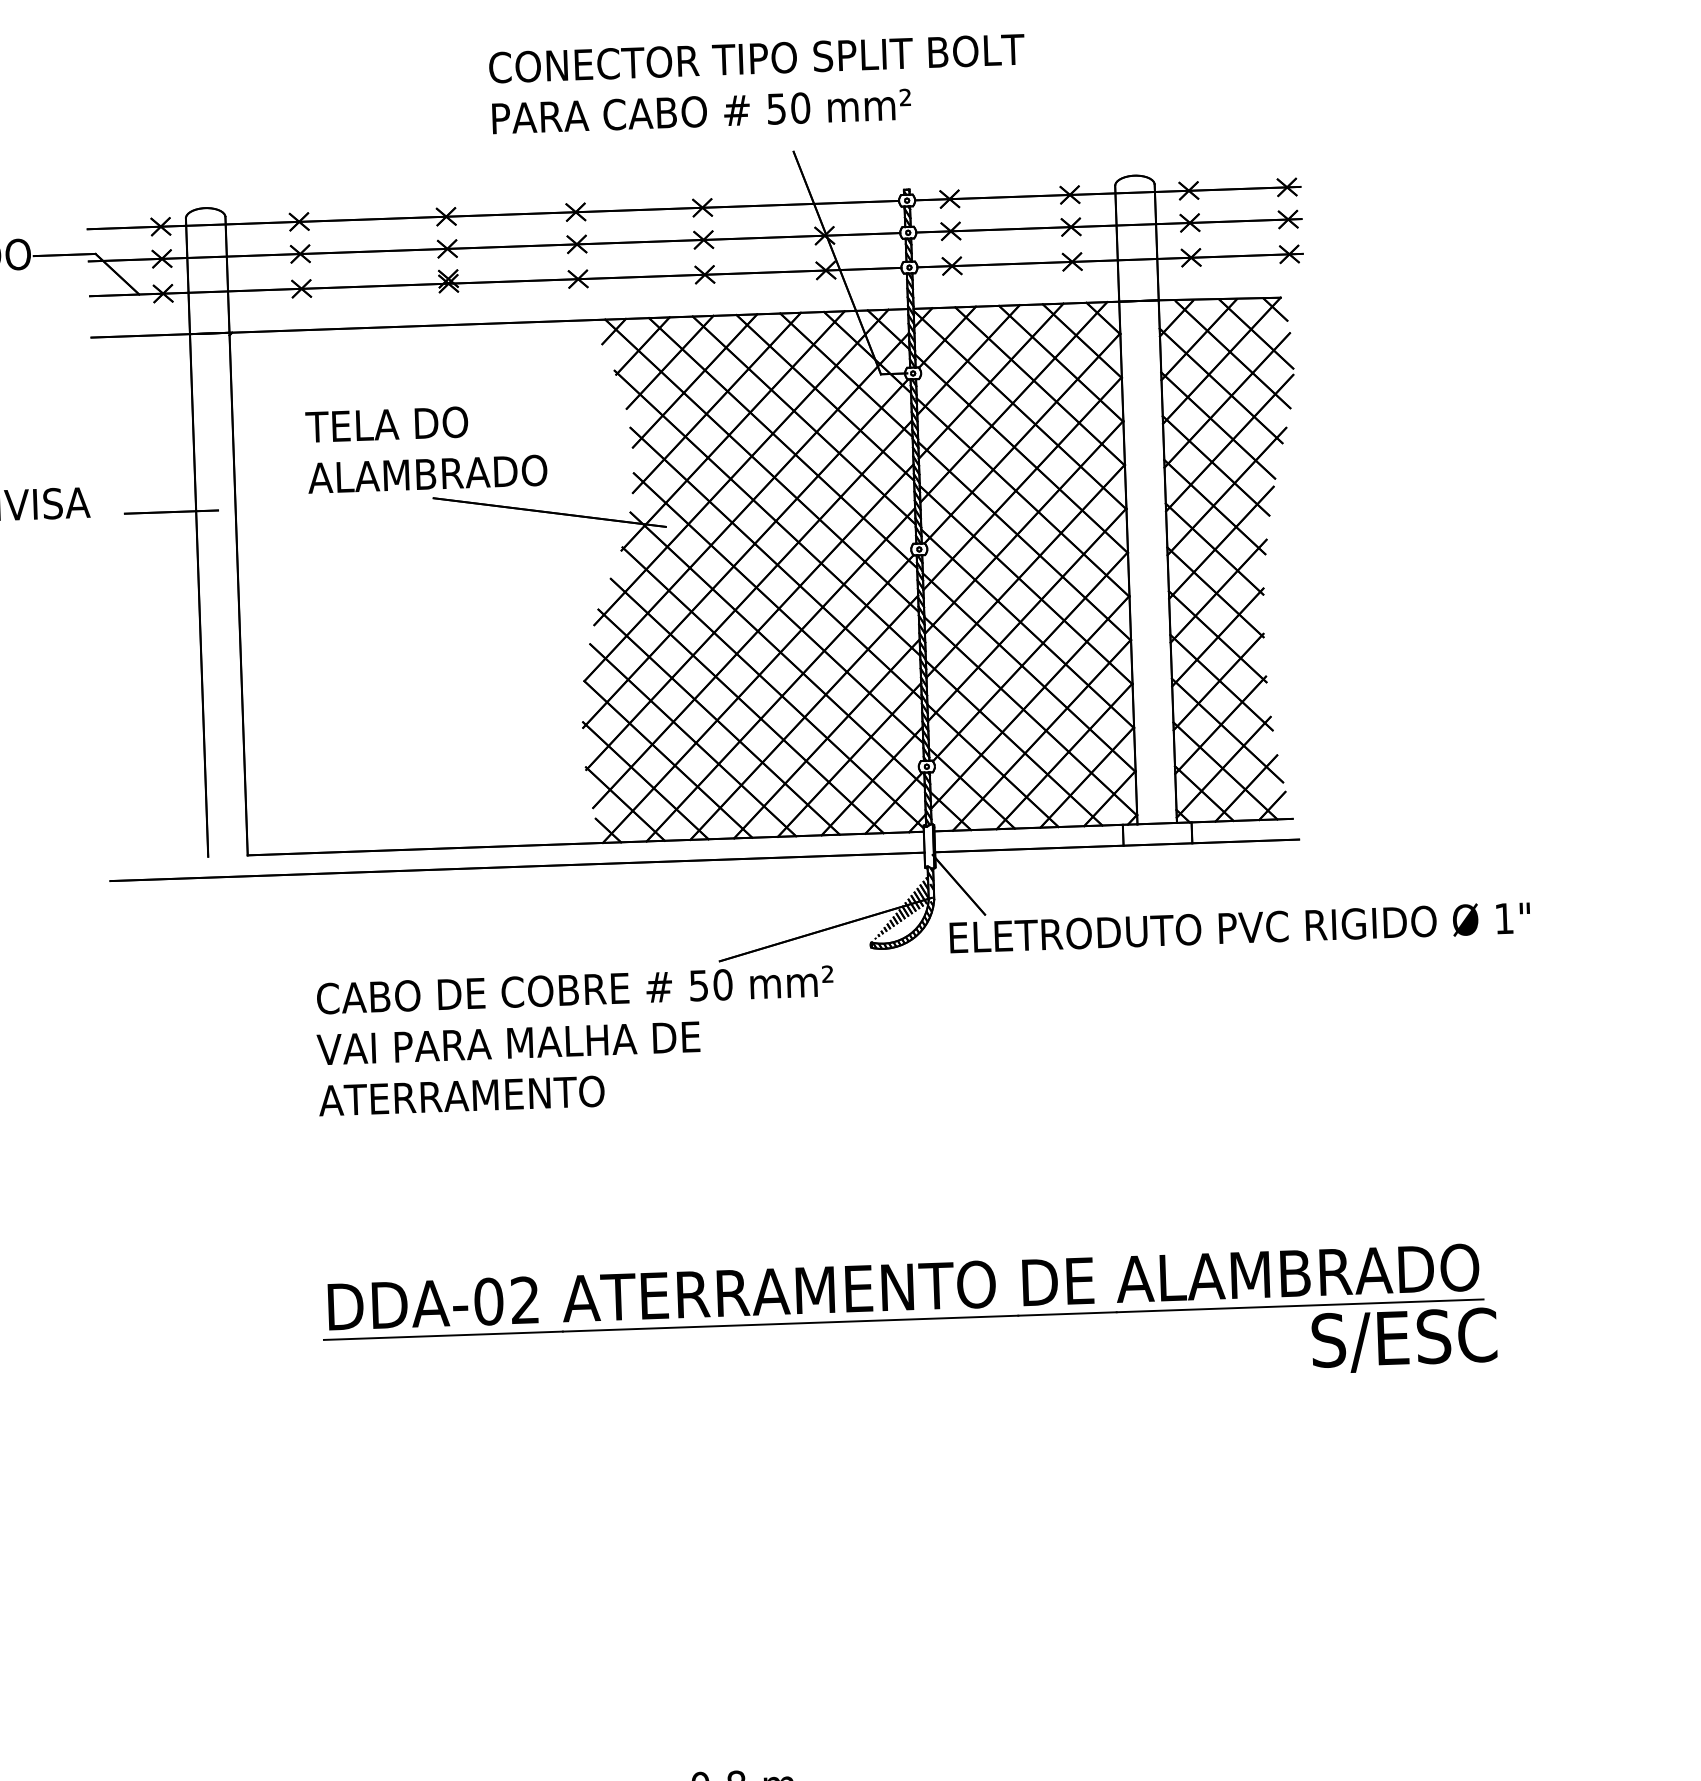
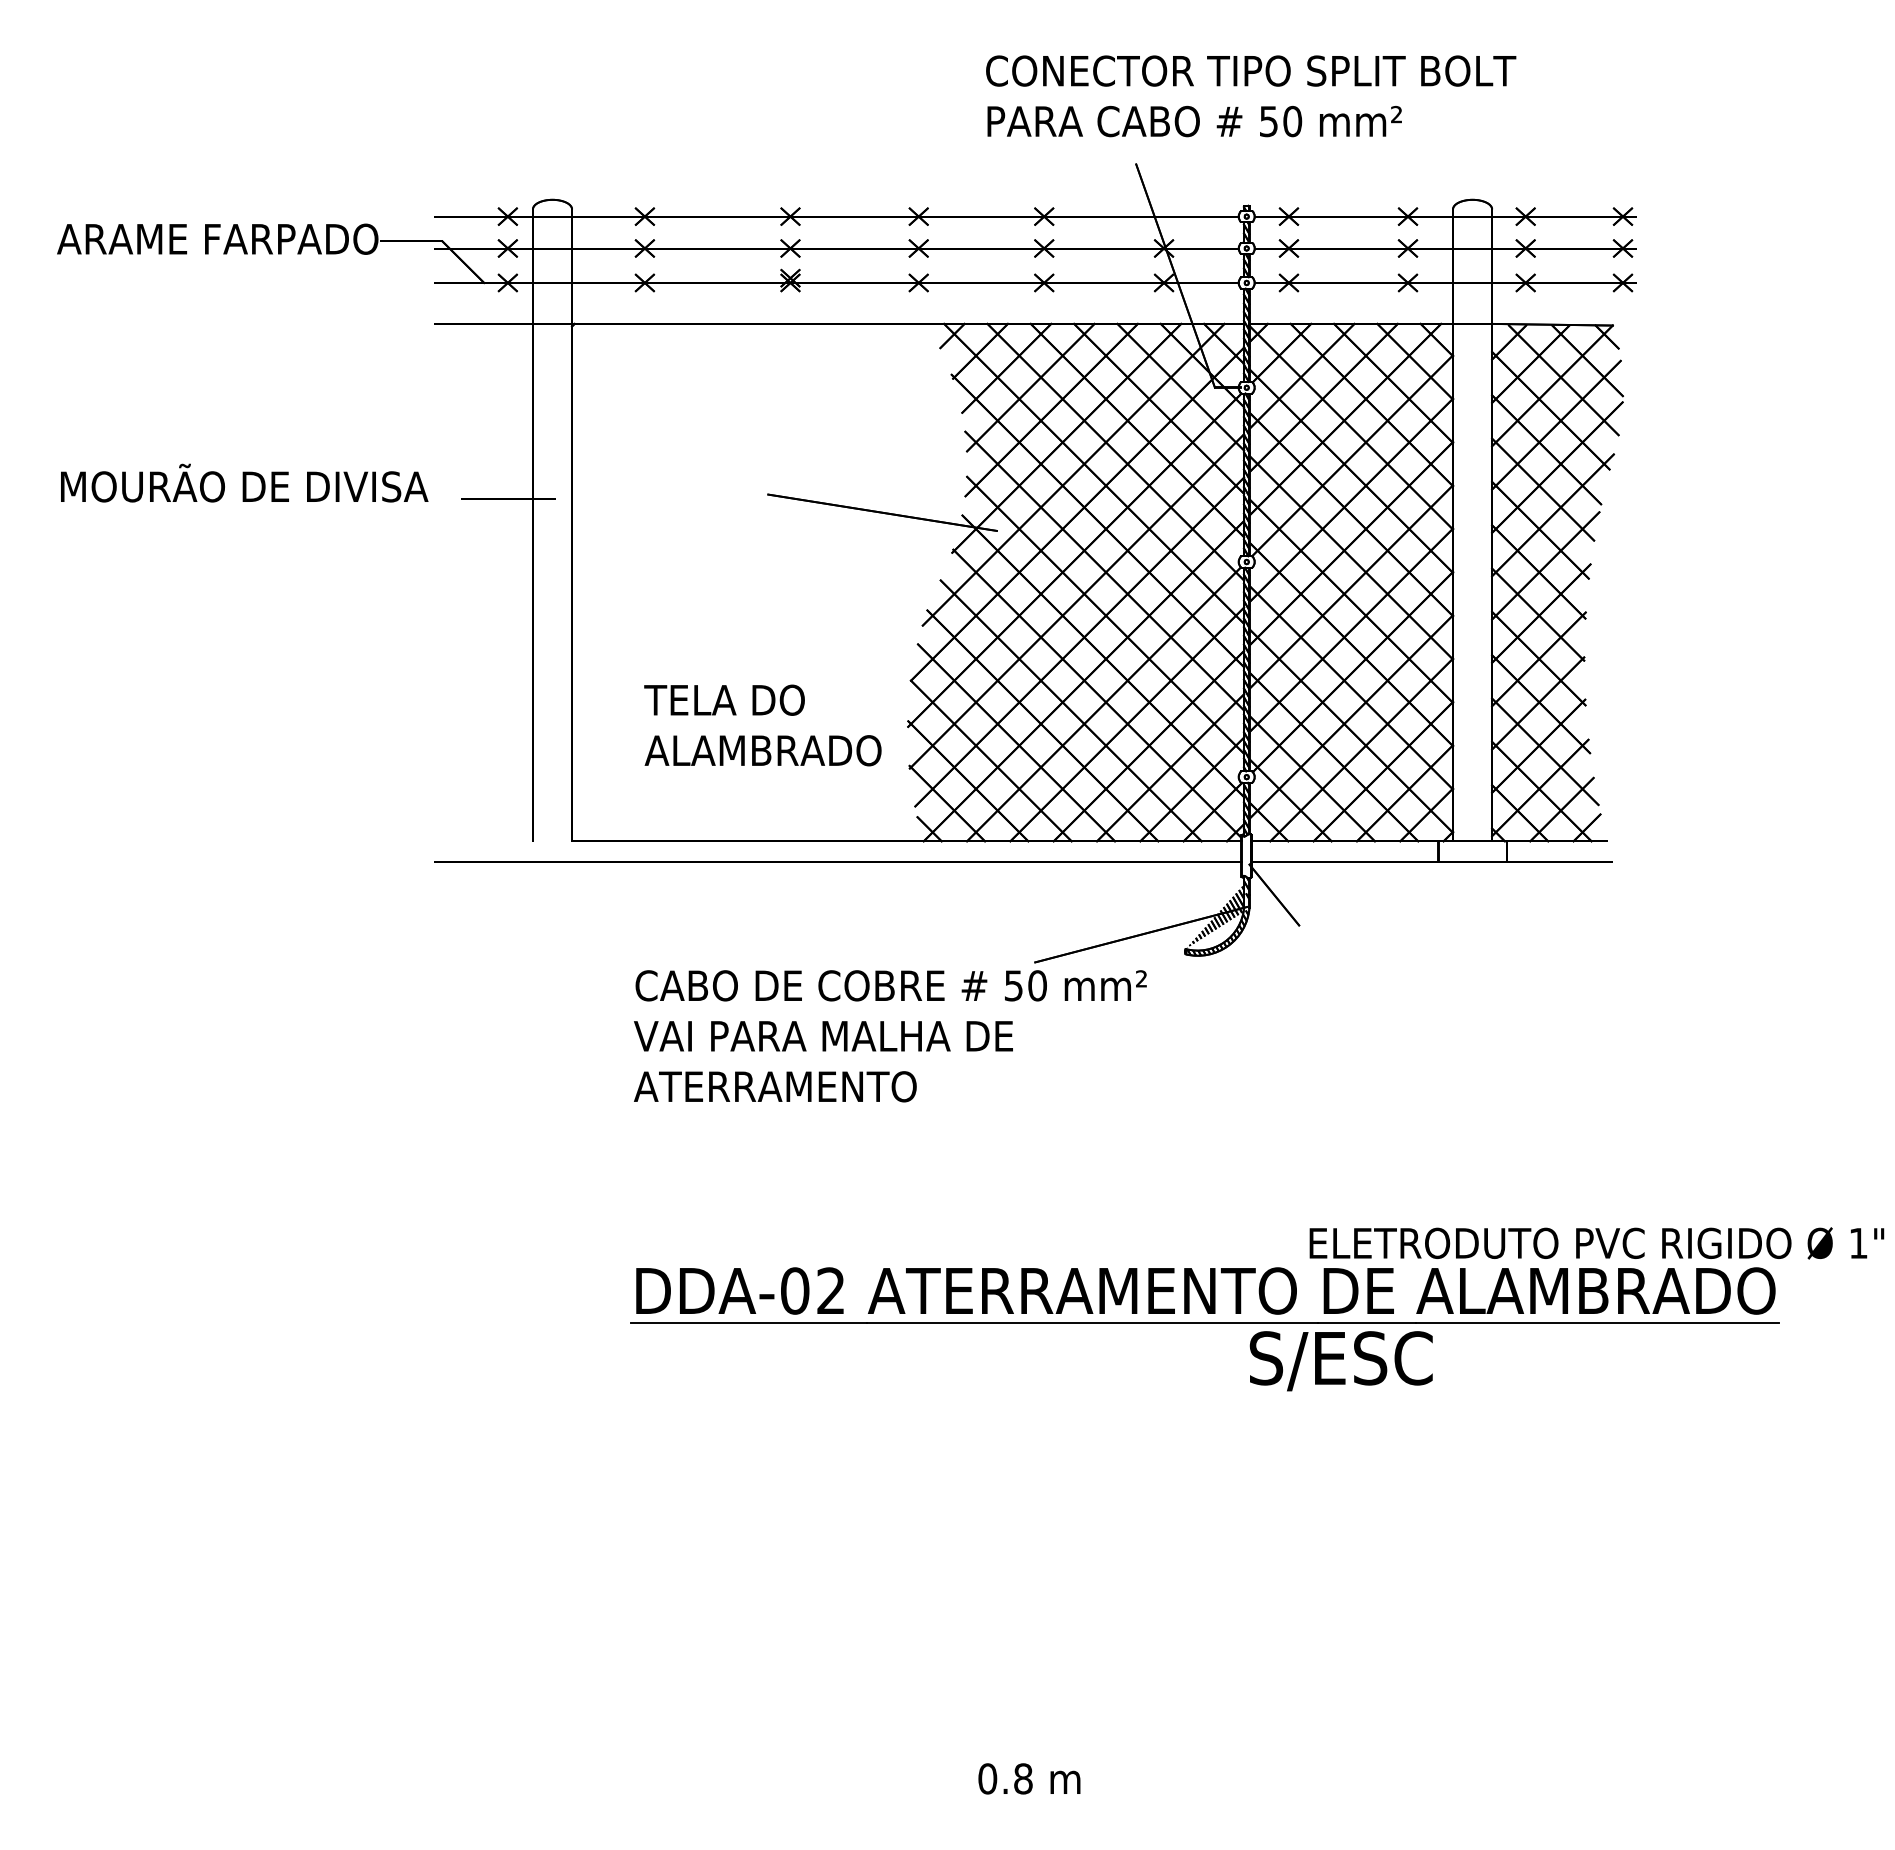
text: (758, 84) -> (1251, 96), moved
text: (426, 448) -> (762, 725), moved
text: (1239, 928) -> (1596, 1243), moved
text: (1403, 1340) -> (1340, 1361), moved

